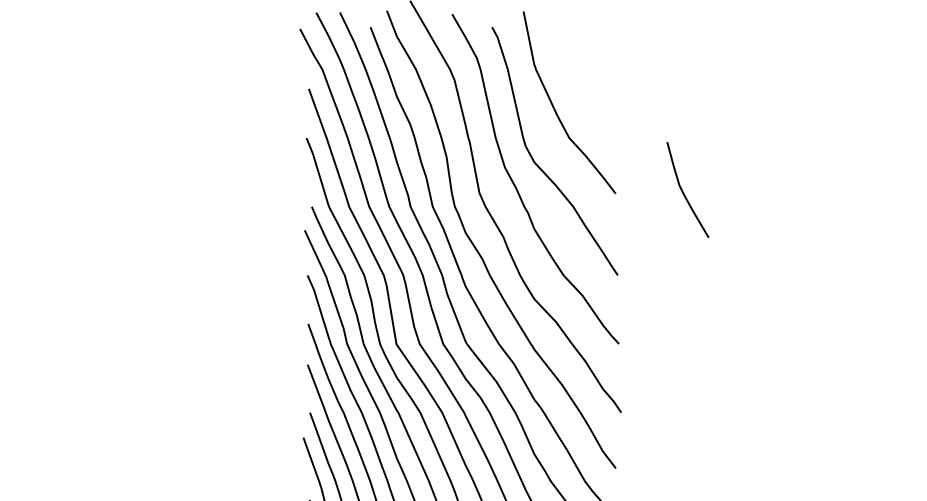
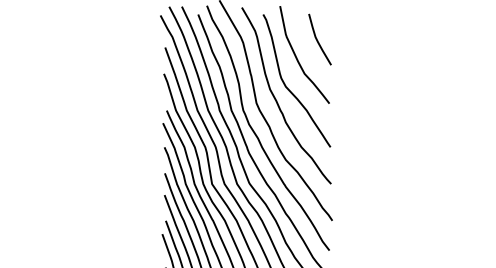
curve: (684, 191) -> (318, 40), moved

